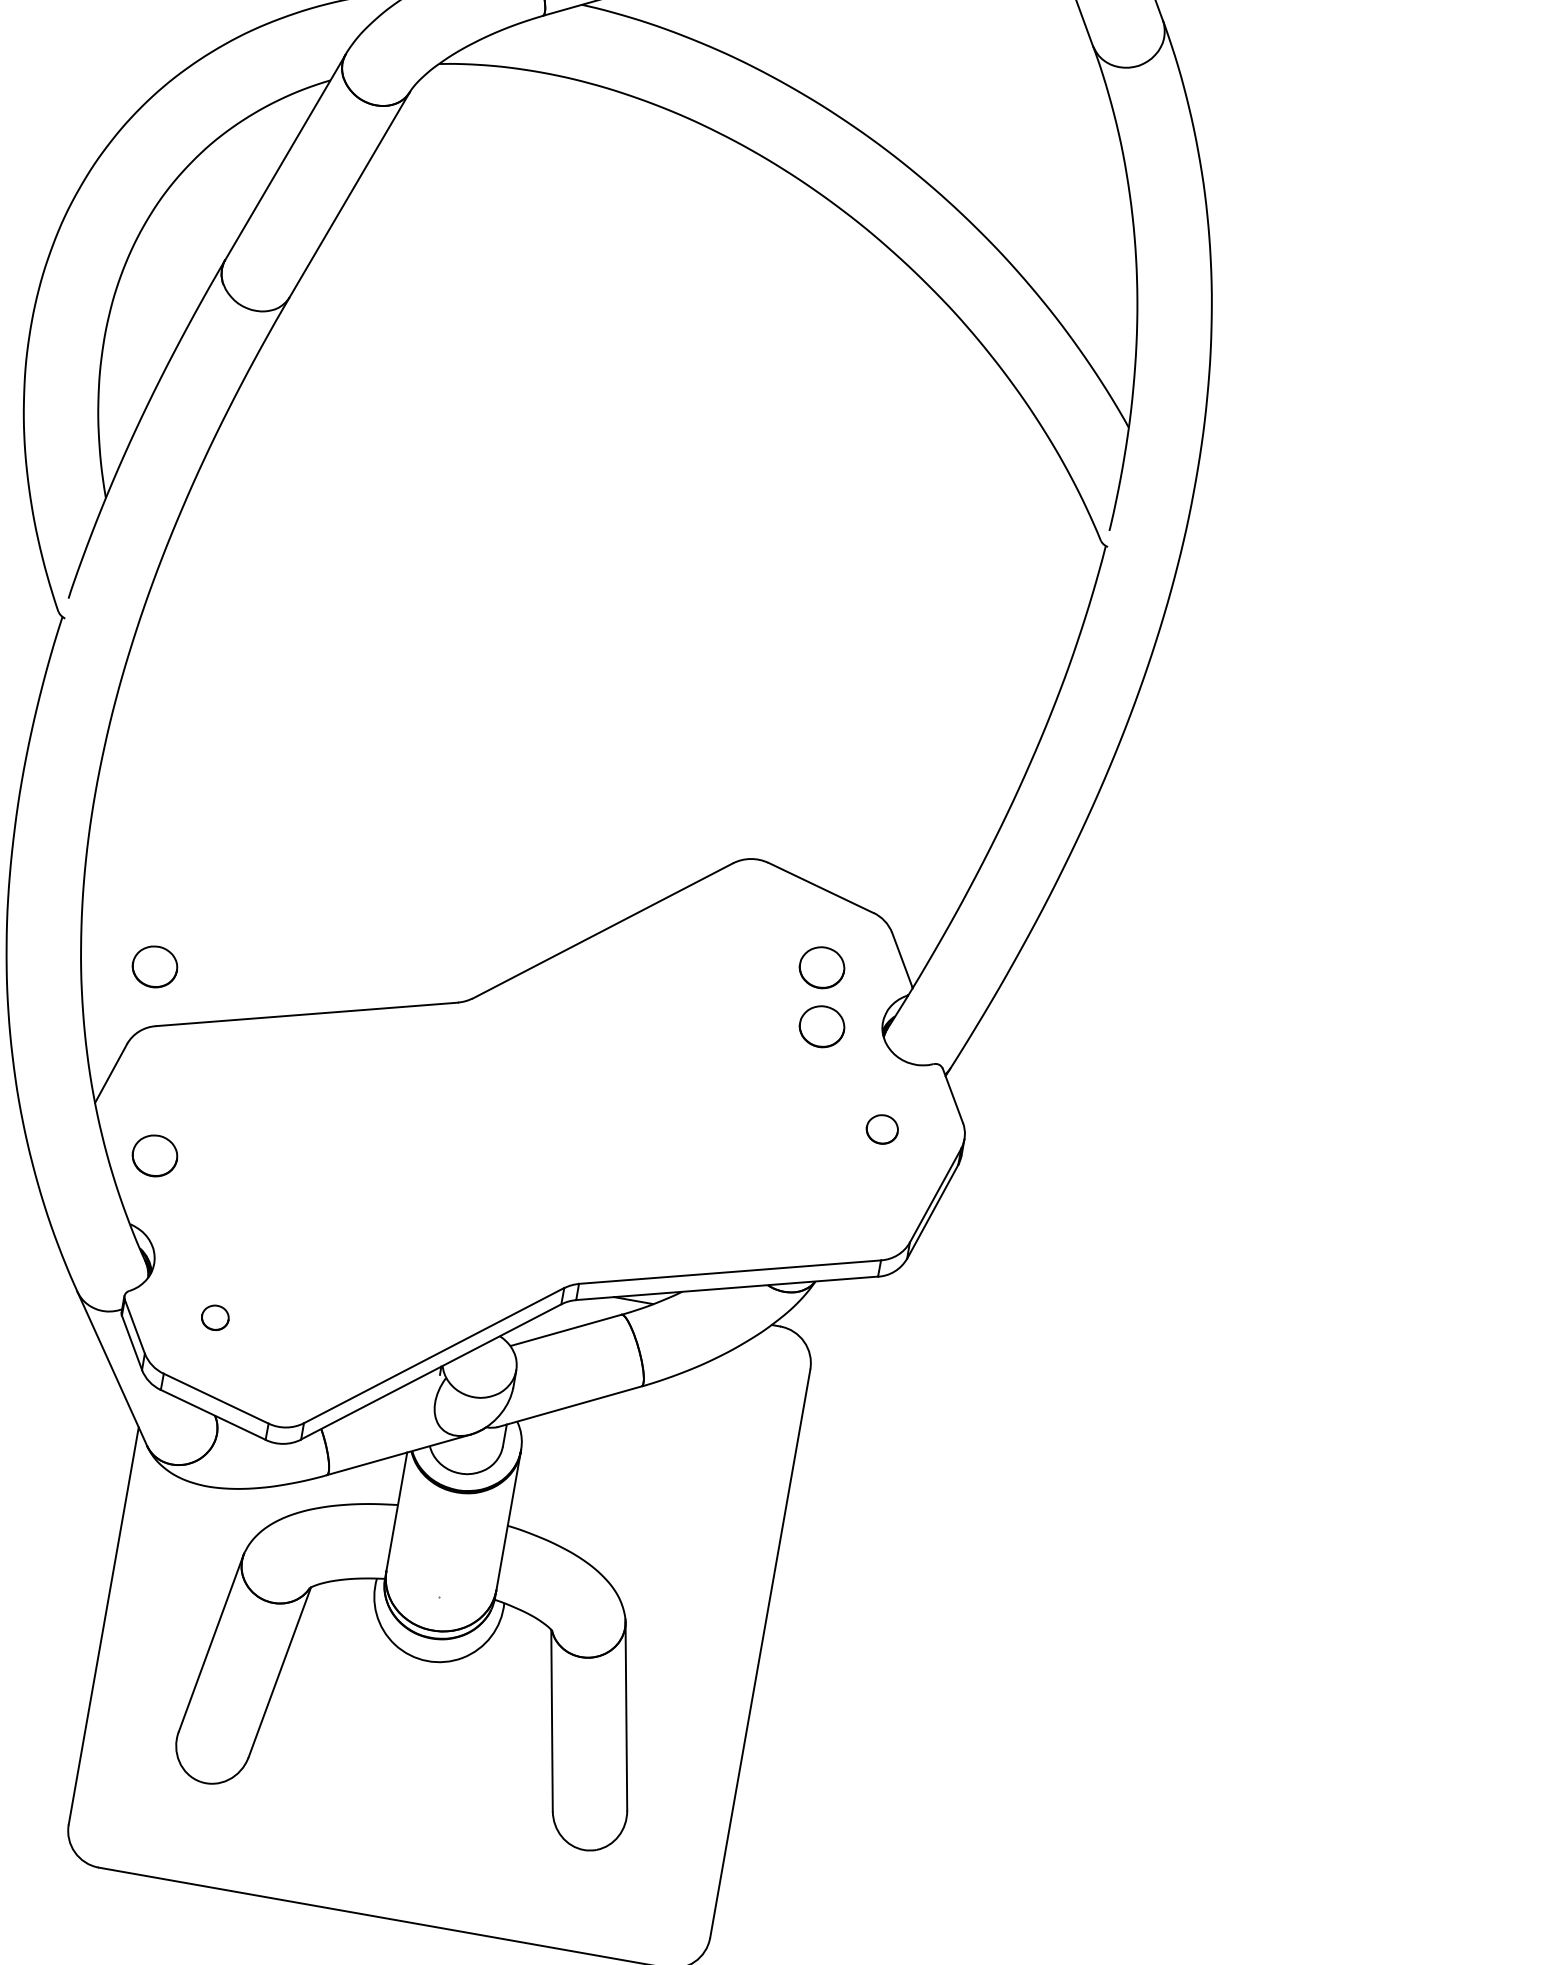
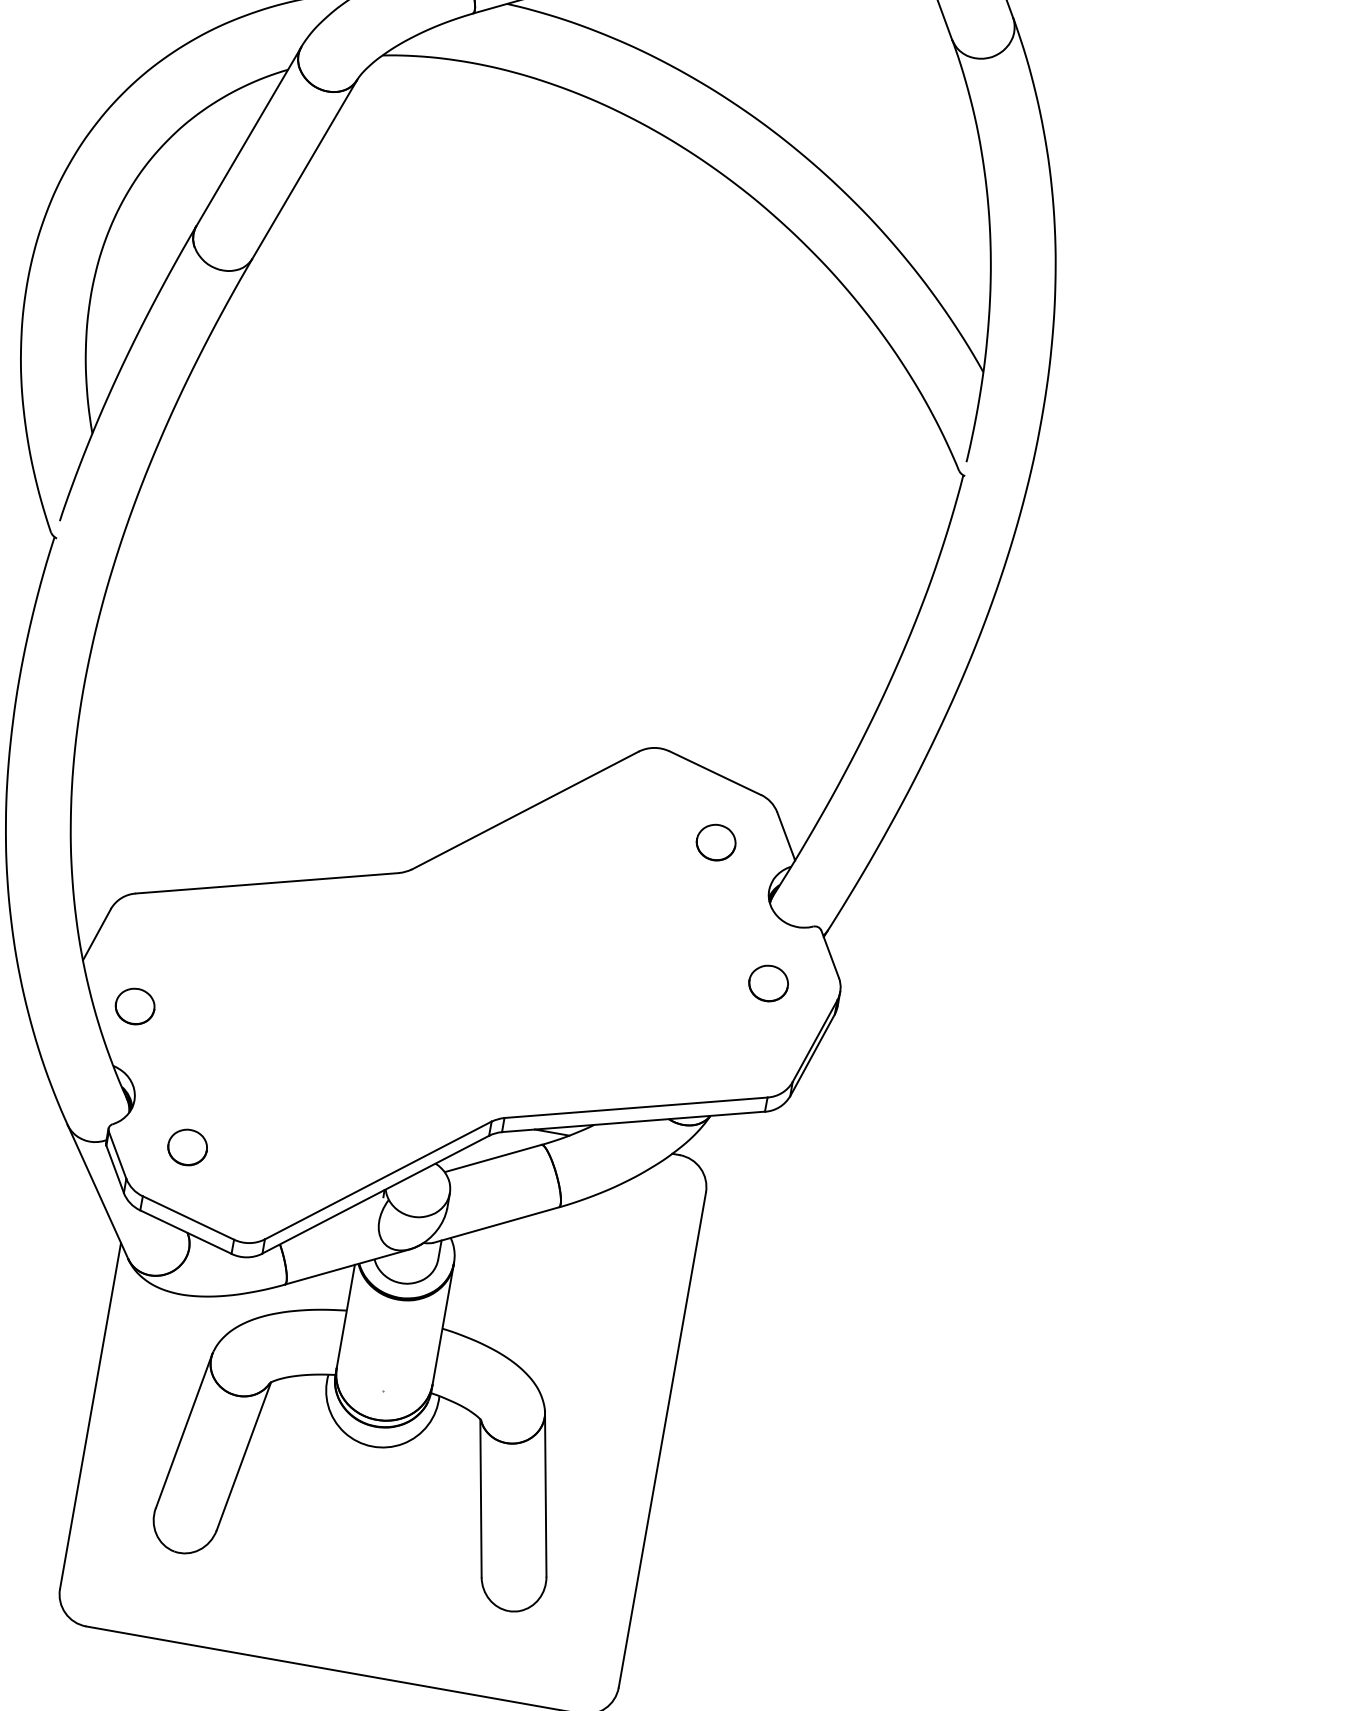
part: (154, 966) -> (134, 841), removed
part: (821, 1026) -> (715, 893), removed
part: (882, 1129) -> (768, 983), size x1.43
part: (215, 1317) -> (187, 1147), size x1.67

